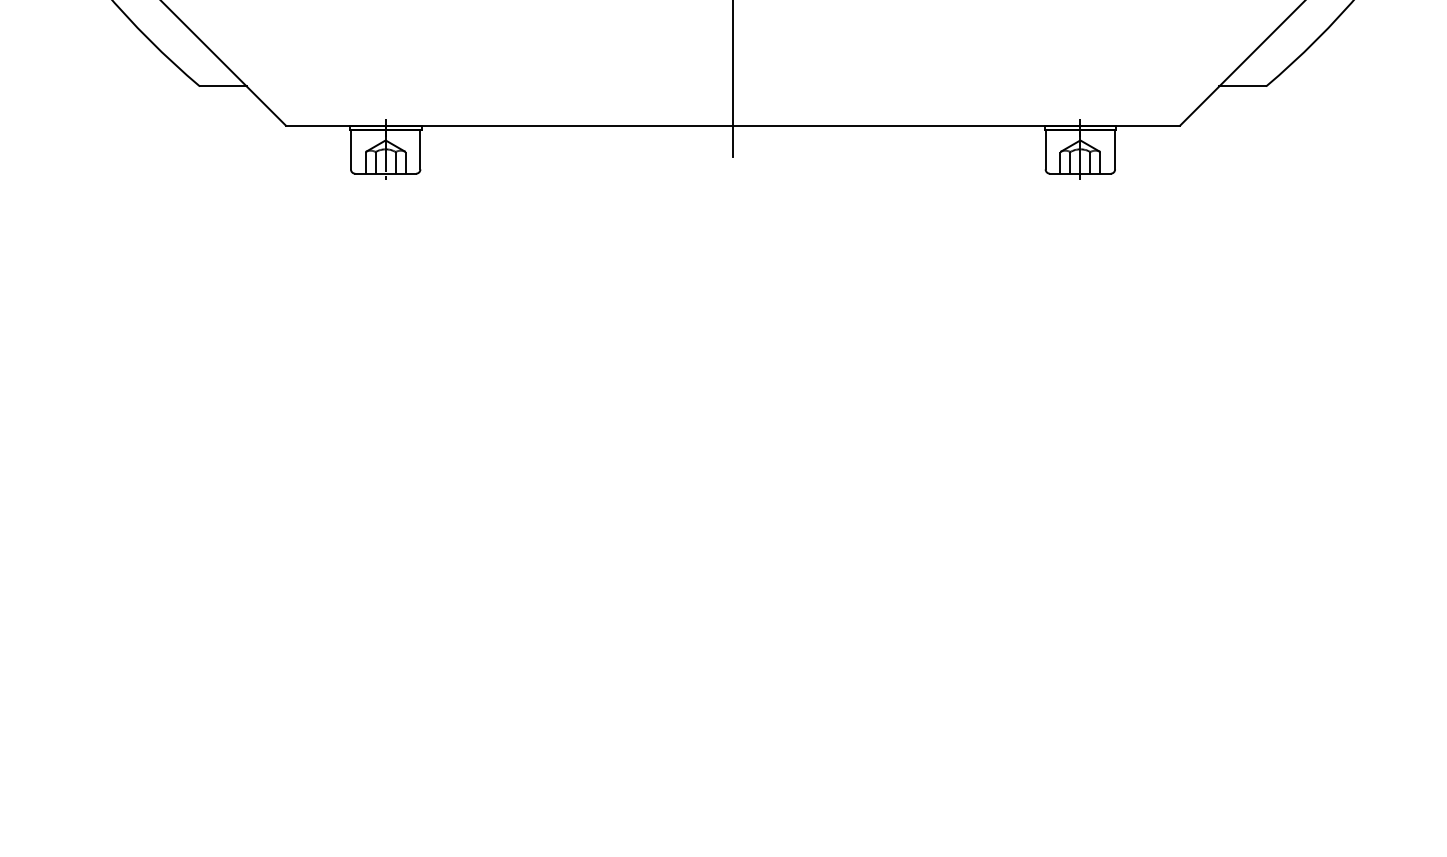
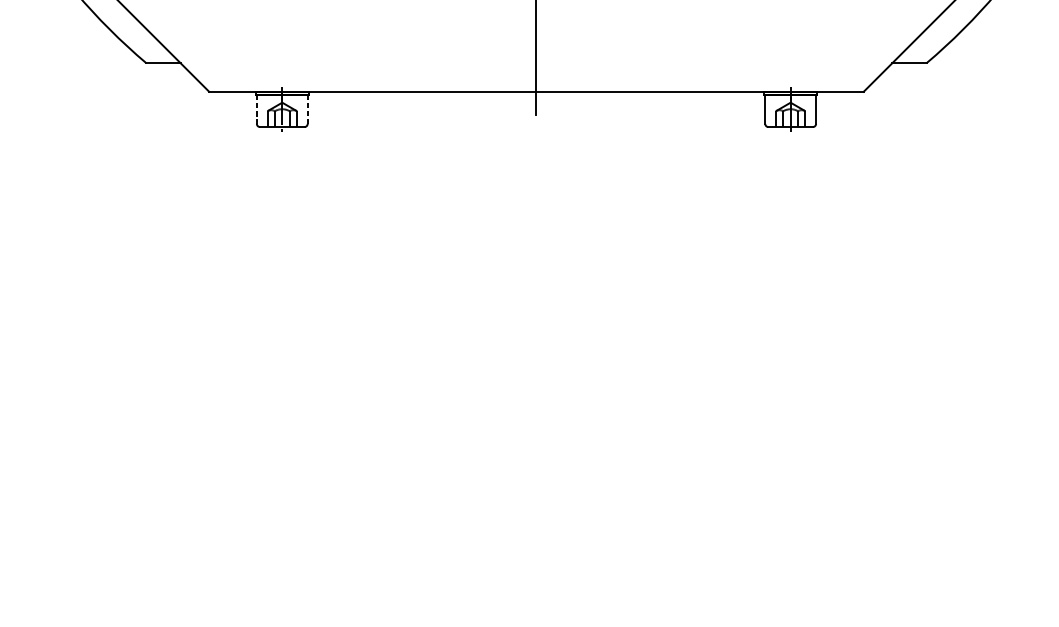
line: (350, 149) -> (256, 109), solid -> dashed
line: (420, 149) -> (307, 109), solid -> dashed

